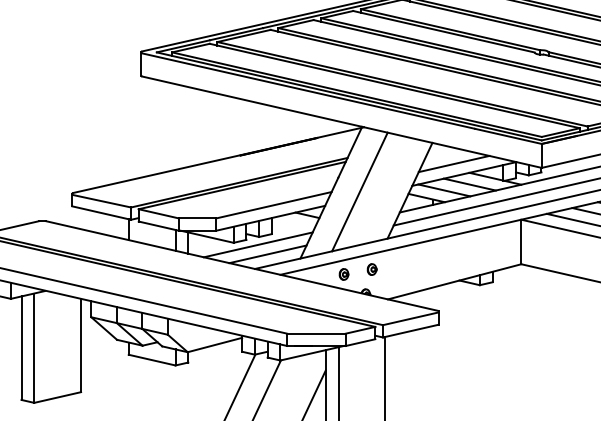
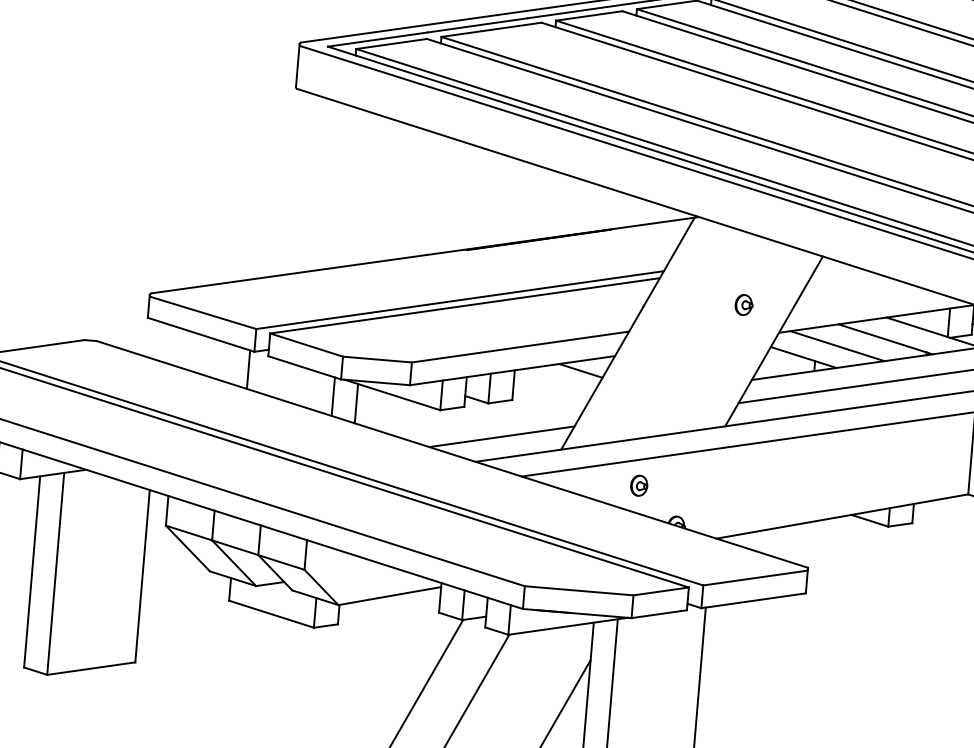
line: (453, 163) -> (858, 297), removed
line: (359, 191) -> (680, 334), removed
line: (257, 244) -> (484, 417), removed
part: (371, 269) -> (742, 304), moved

